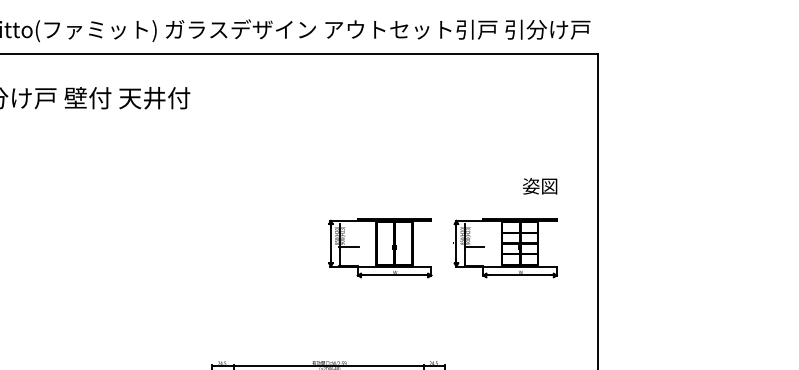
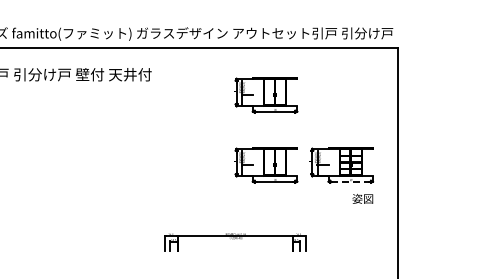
part: (380, 132) -> (266, 95), added
text: (539, 185) -> (362, 198), moved
line: (521, 275) -> (351, 181), solid -> dashed

